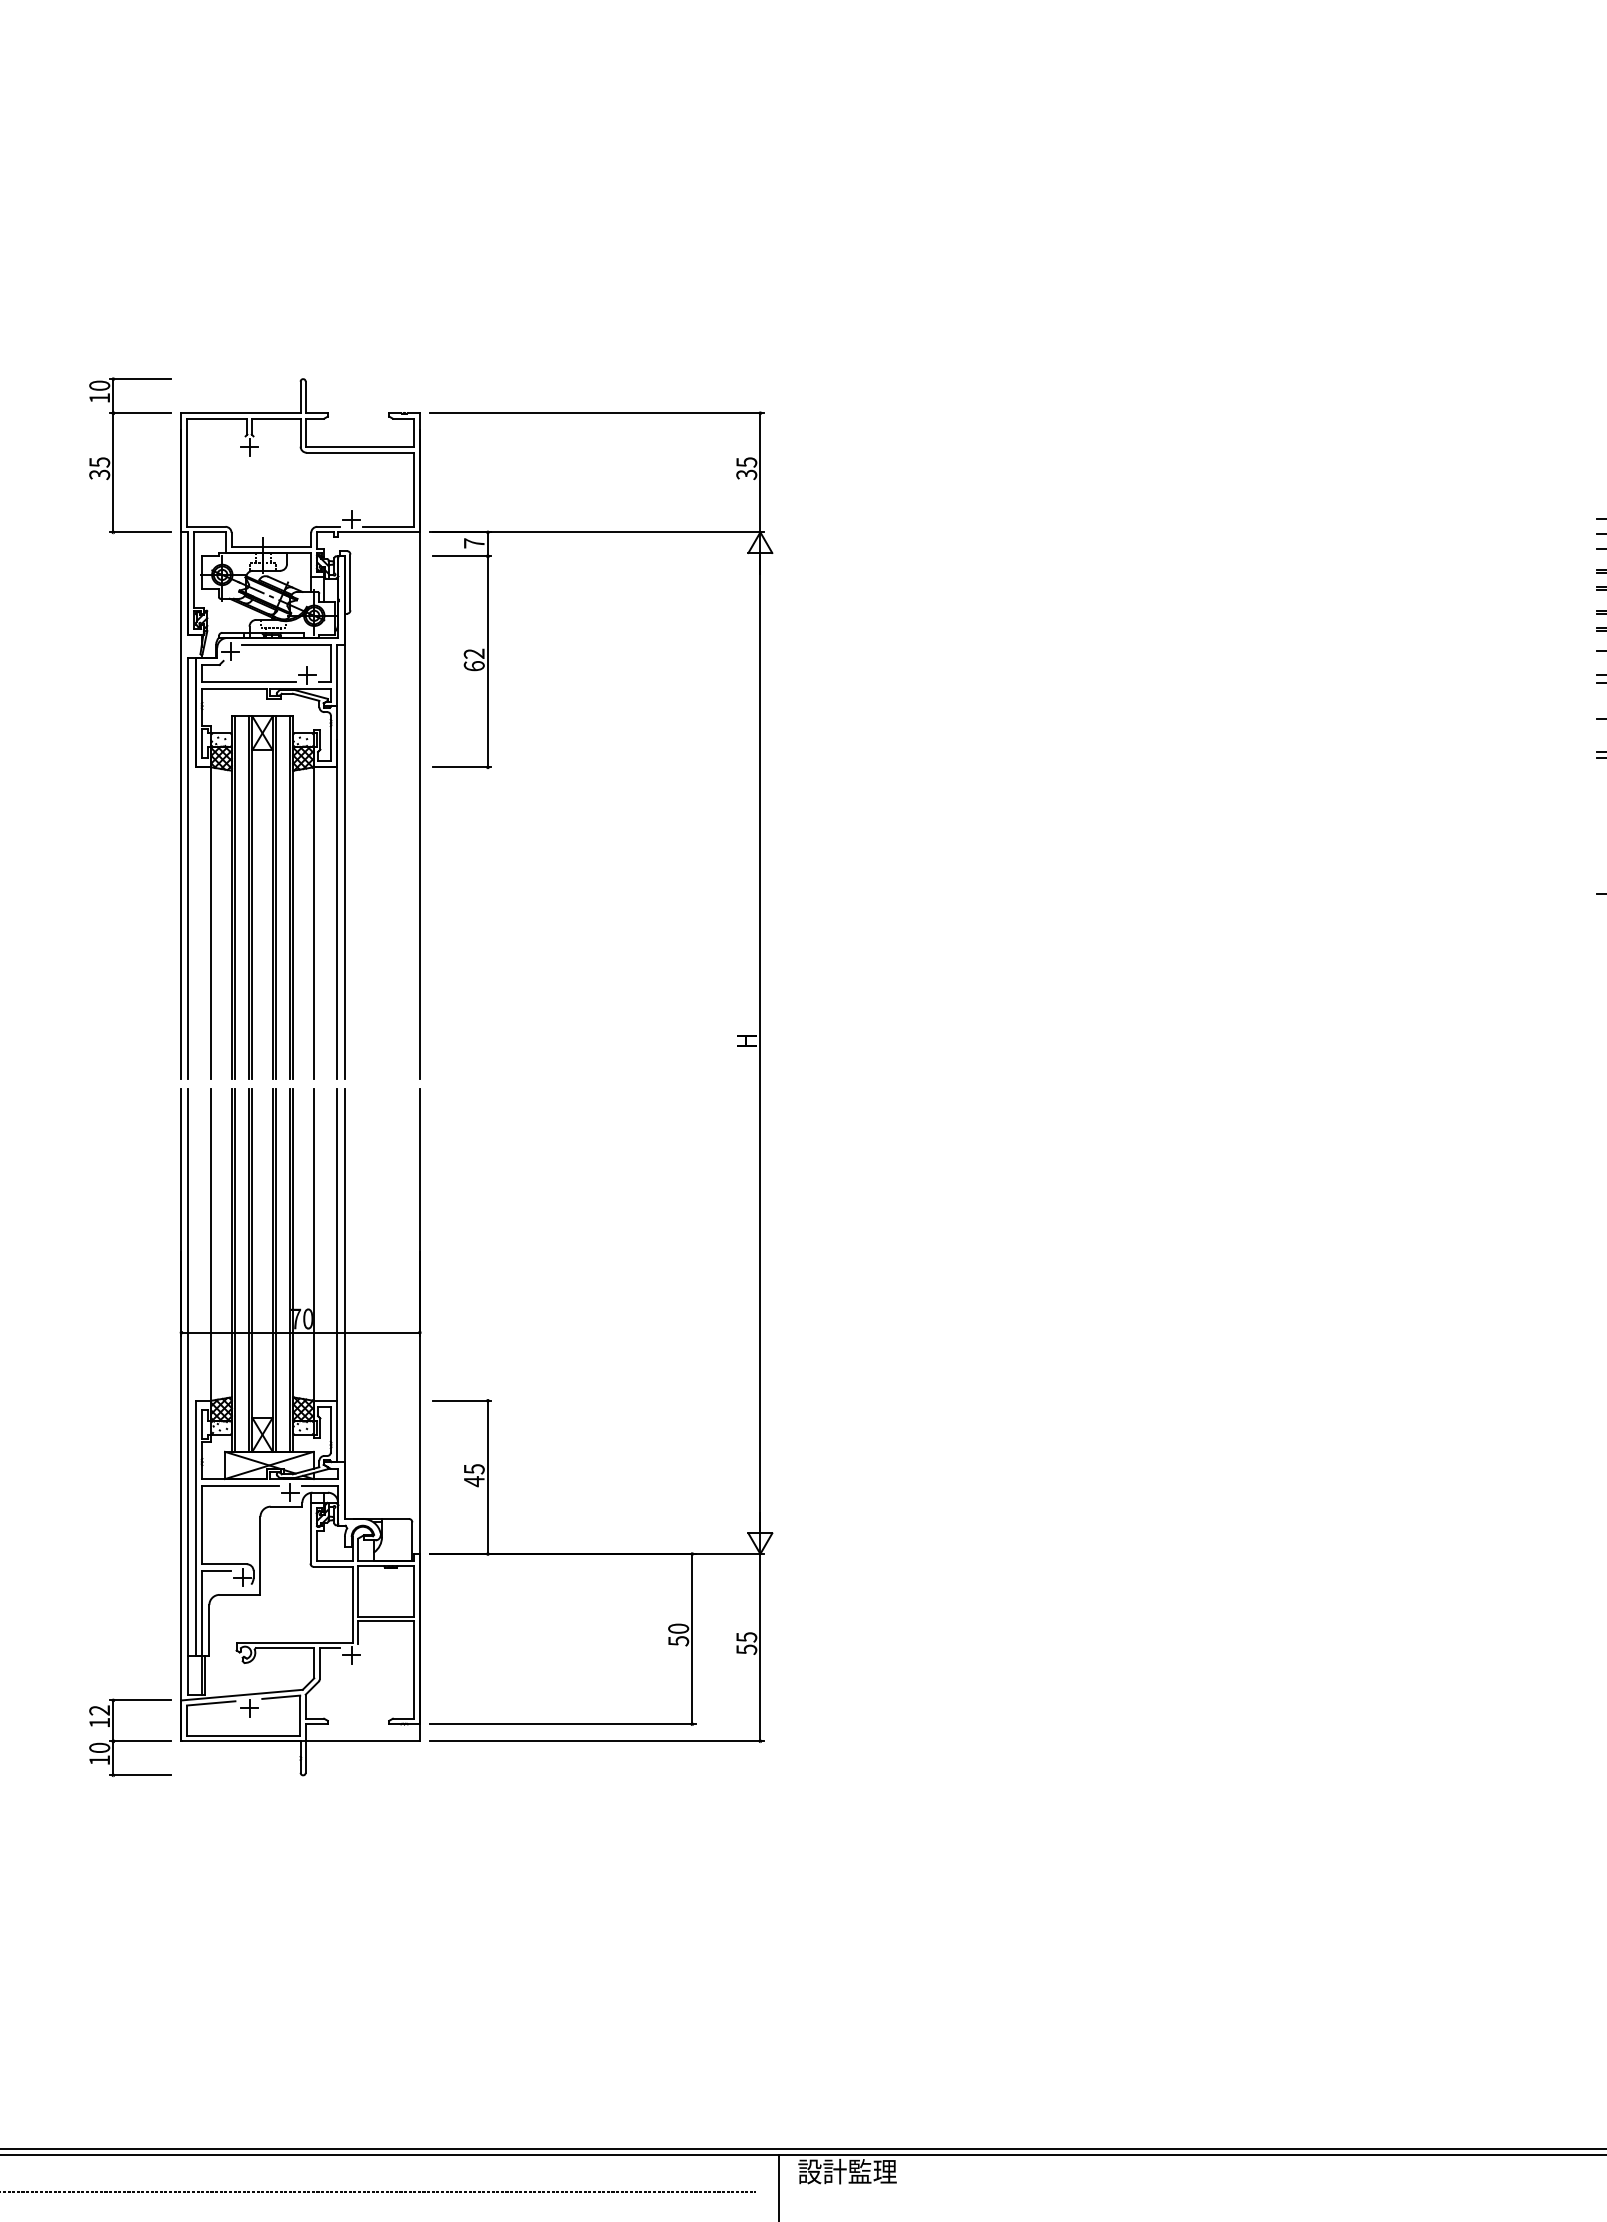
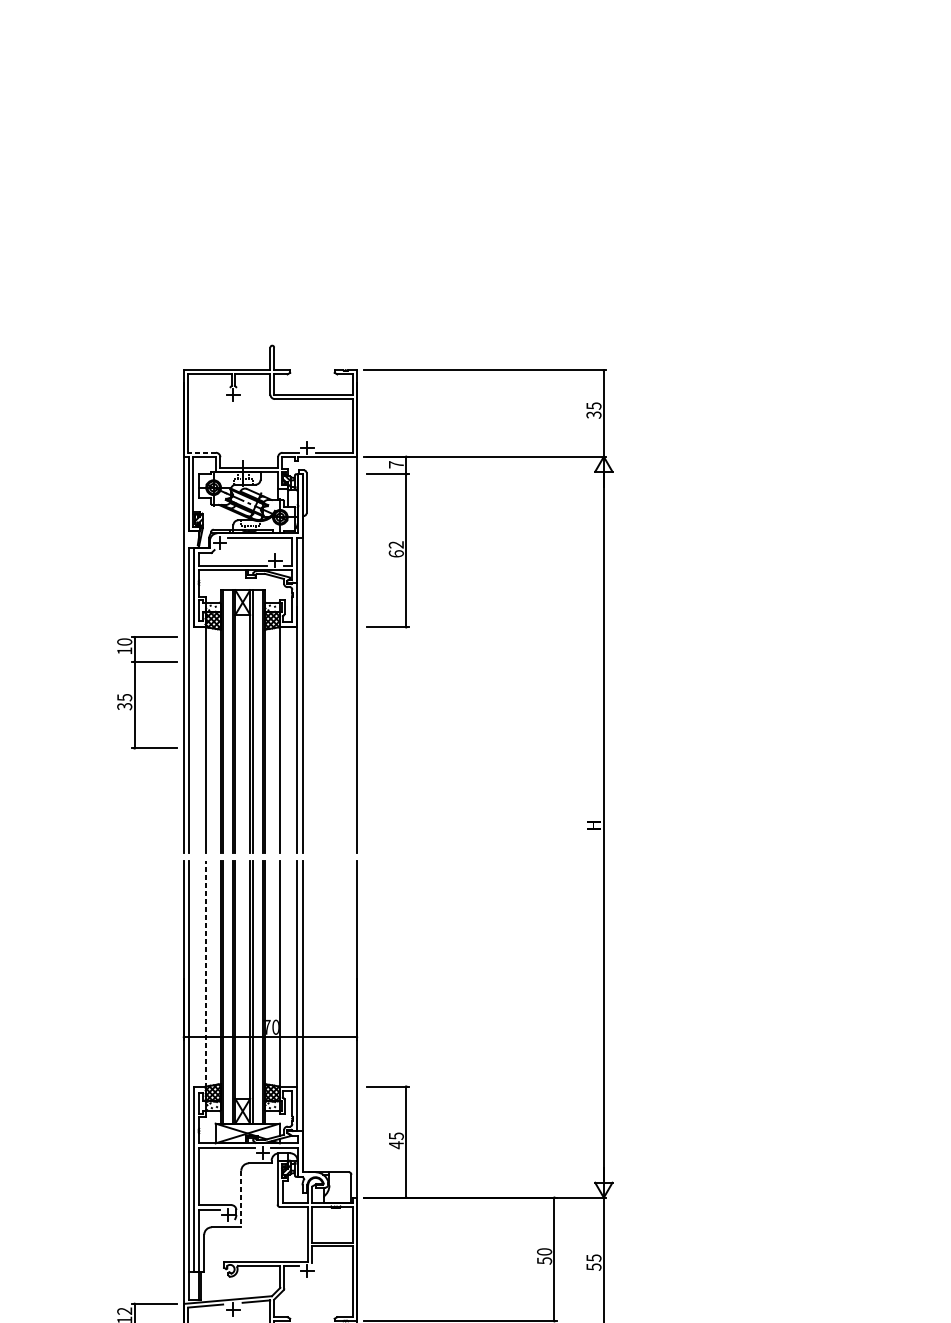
part: (113, 455) -> (134, 692), moved
line: (205, 526) -> (201, 452), solid -> dashed
line: (211, 1245) -> (205, 973), solid -> dashed
line: (260, 1555) -> (241, 1198), solid -> dashed

